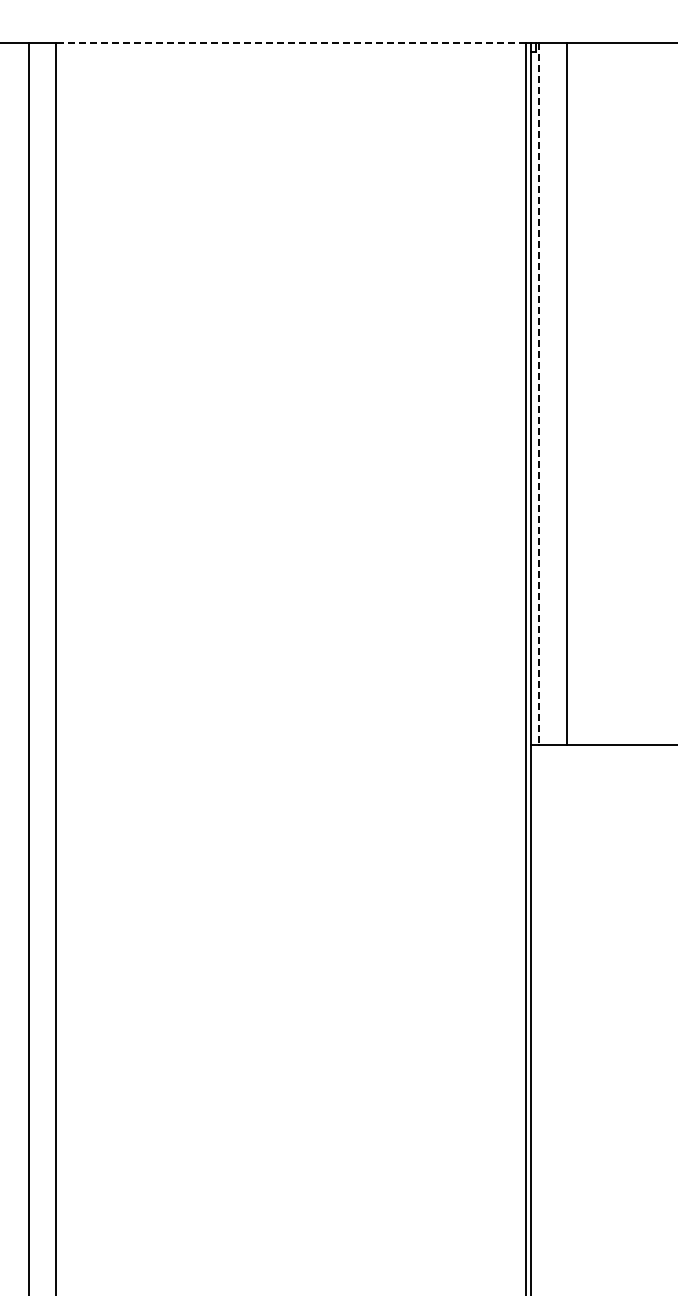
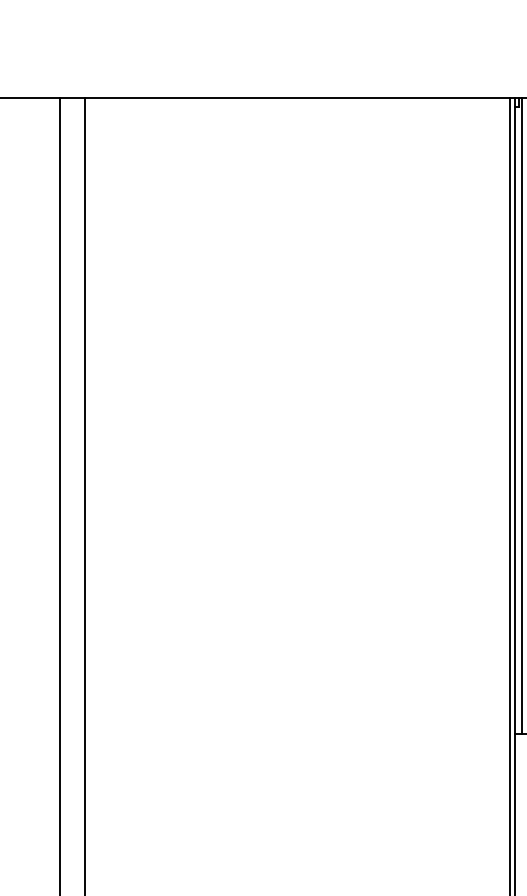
line: (290, 42) -> (296, 97), dashed -> solid
line: (539, 394) -> (522, 416), dashed -> solid

